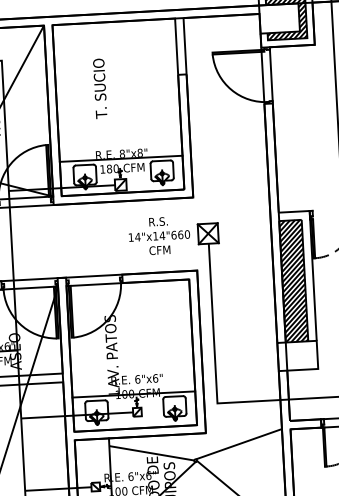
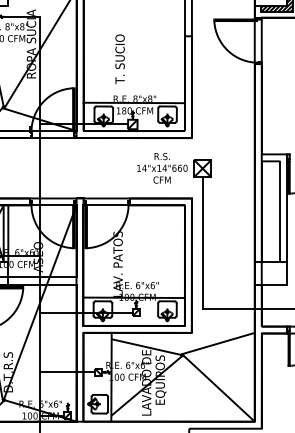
text: (99, 87) -> (119, 58), moved
hatch: (293, 281) -> (270, 211), removed

